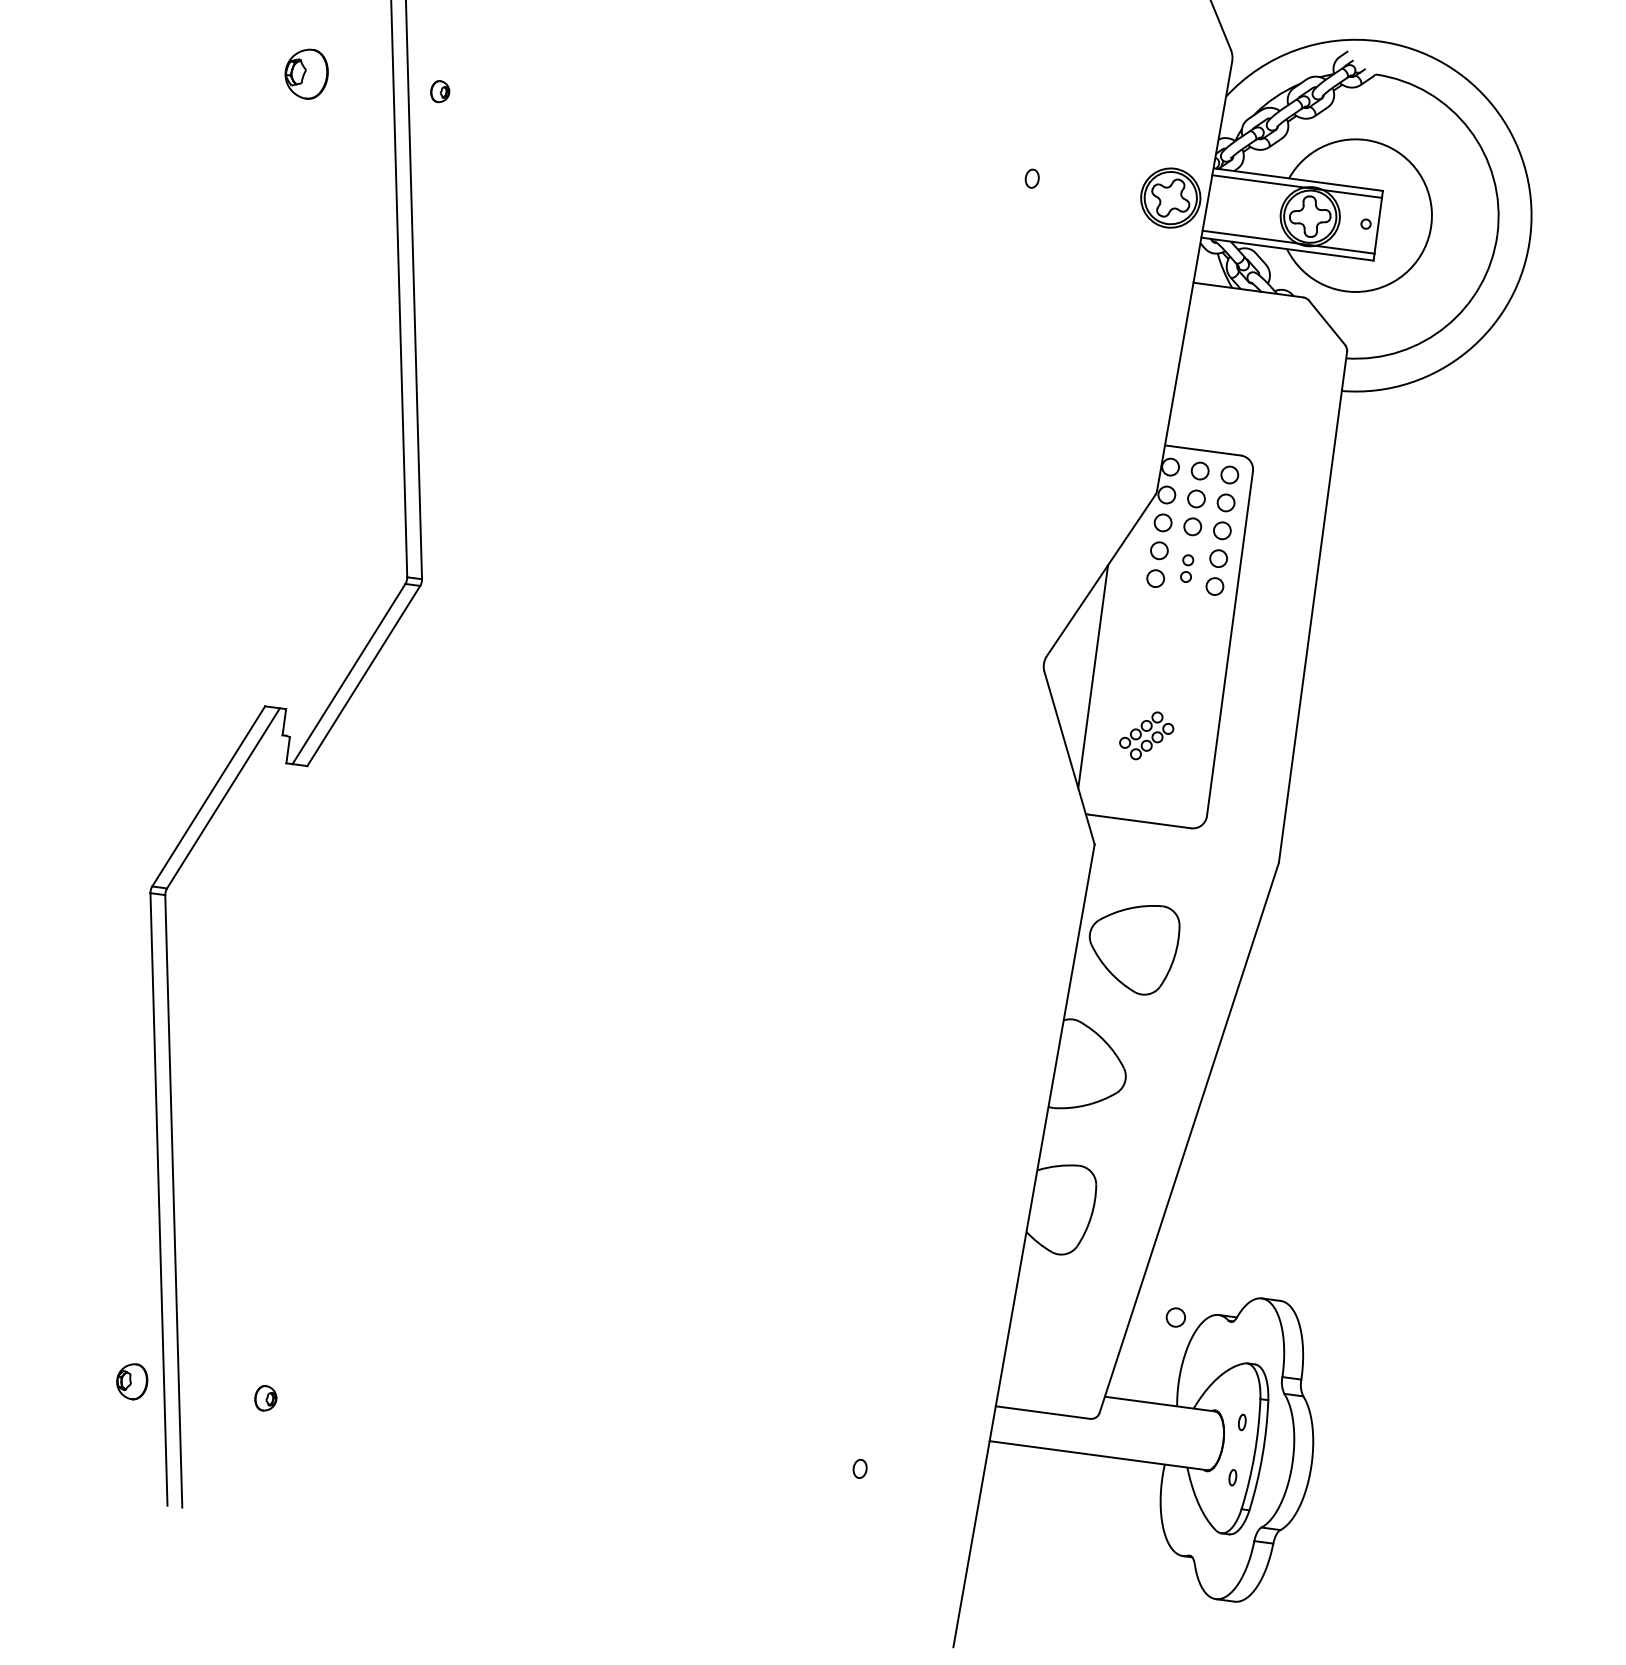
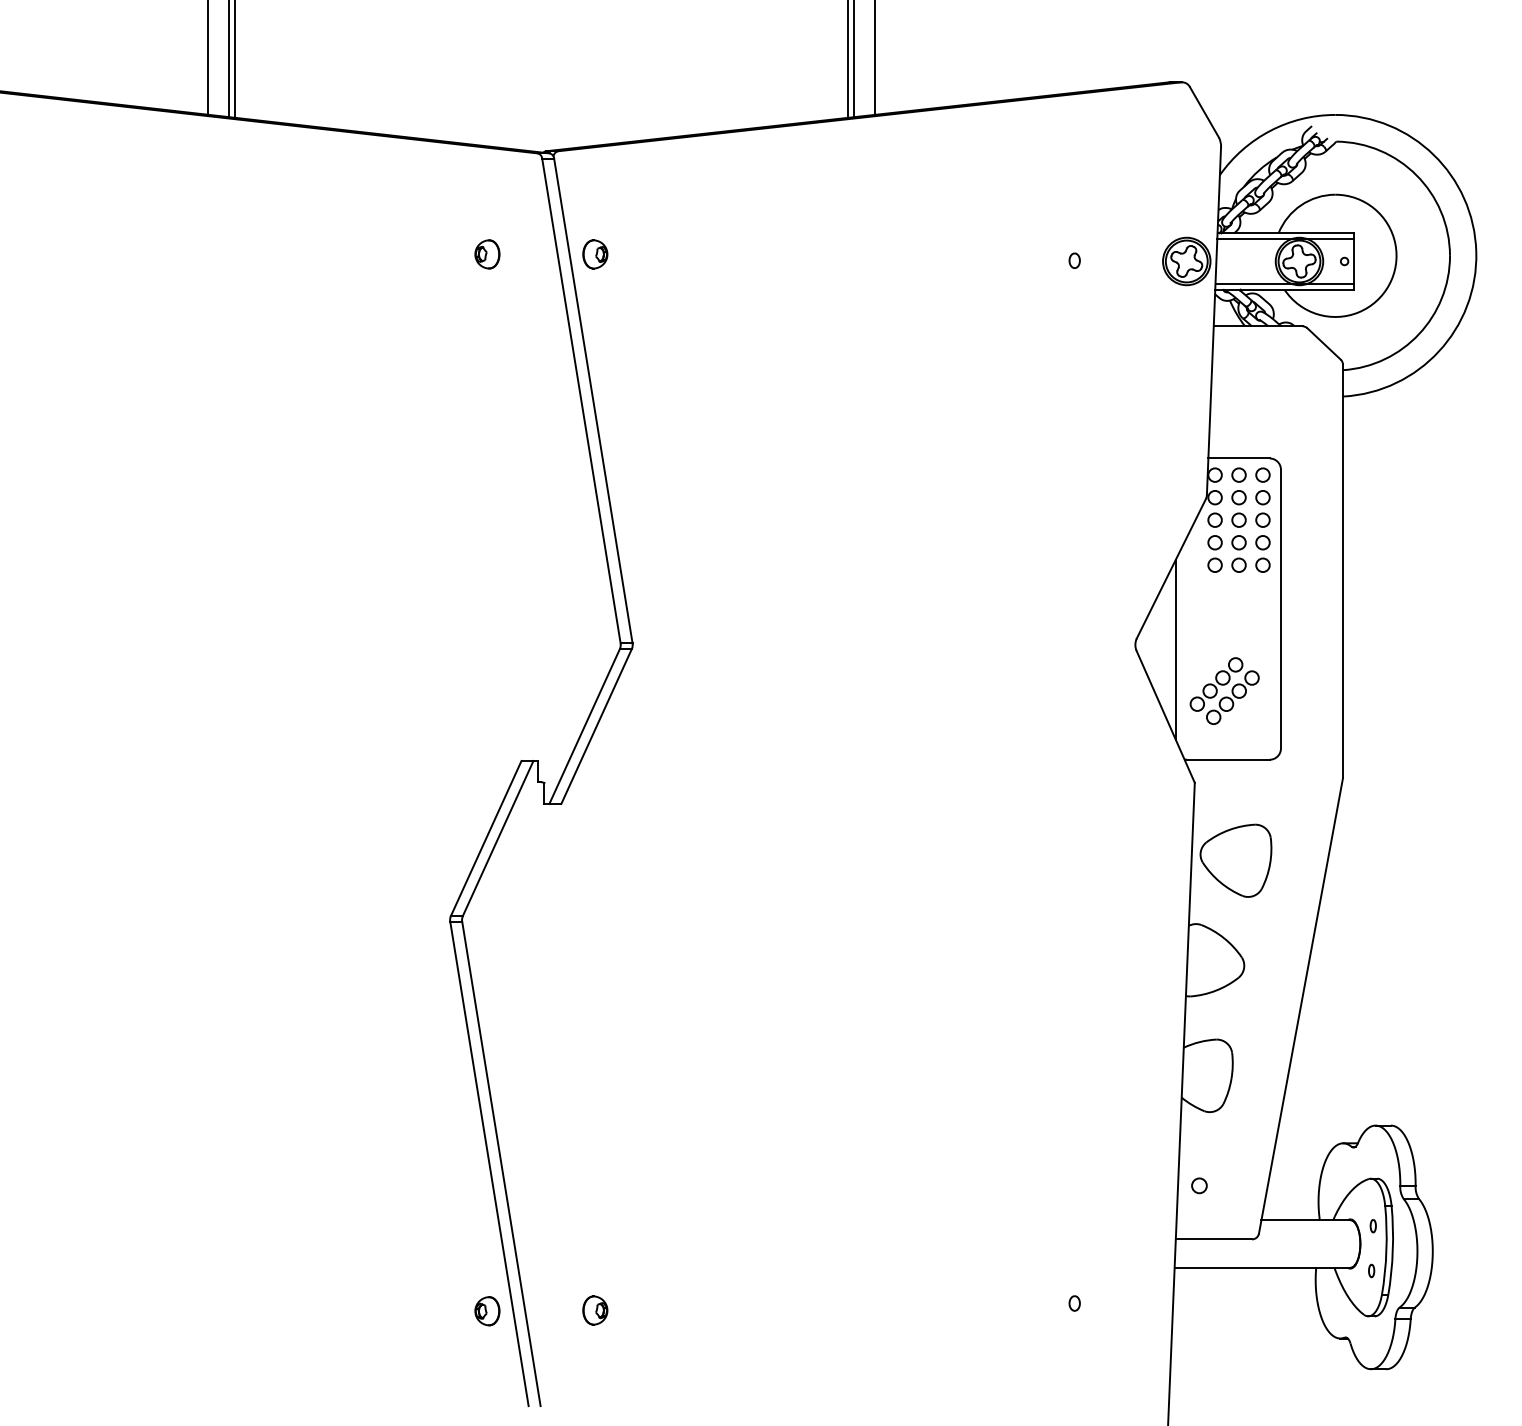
part: (306, 73) -> (487, 254), size x0.71
part: (440, 91) -> (595, 254), size x1.67
part: (1186, 567) -> (1238, 553), size x1.67
part: (1146, 735) -> (1224, 690), size x1.67
circle: (1176, 1317) -> (1199, 1185), moved
part: (266, 1398) -> (595, 1310), size x1.43

